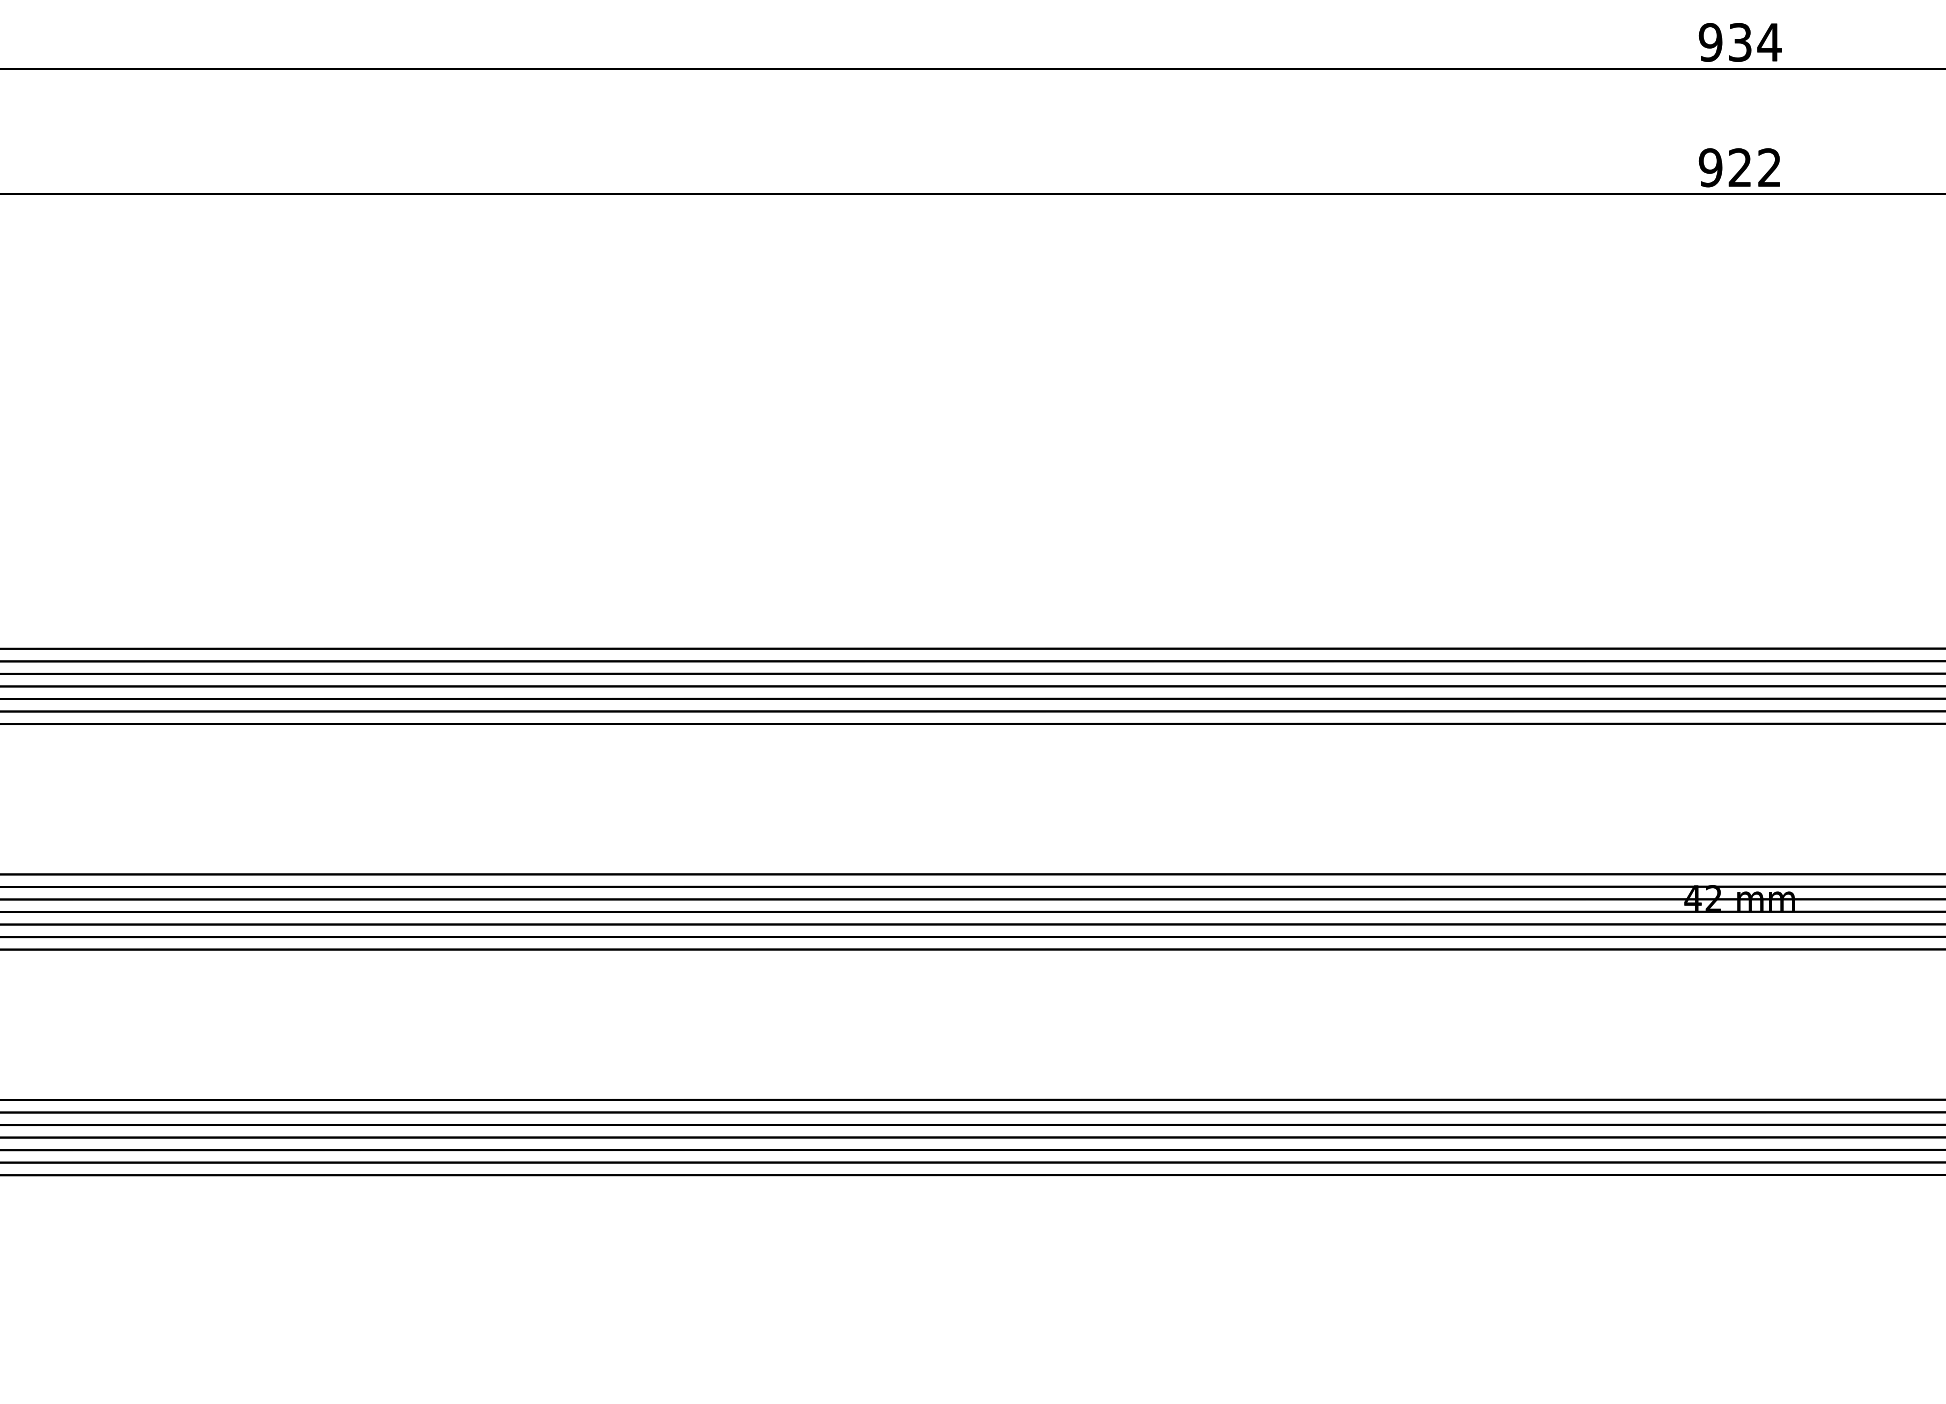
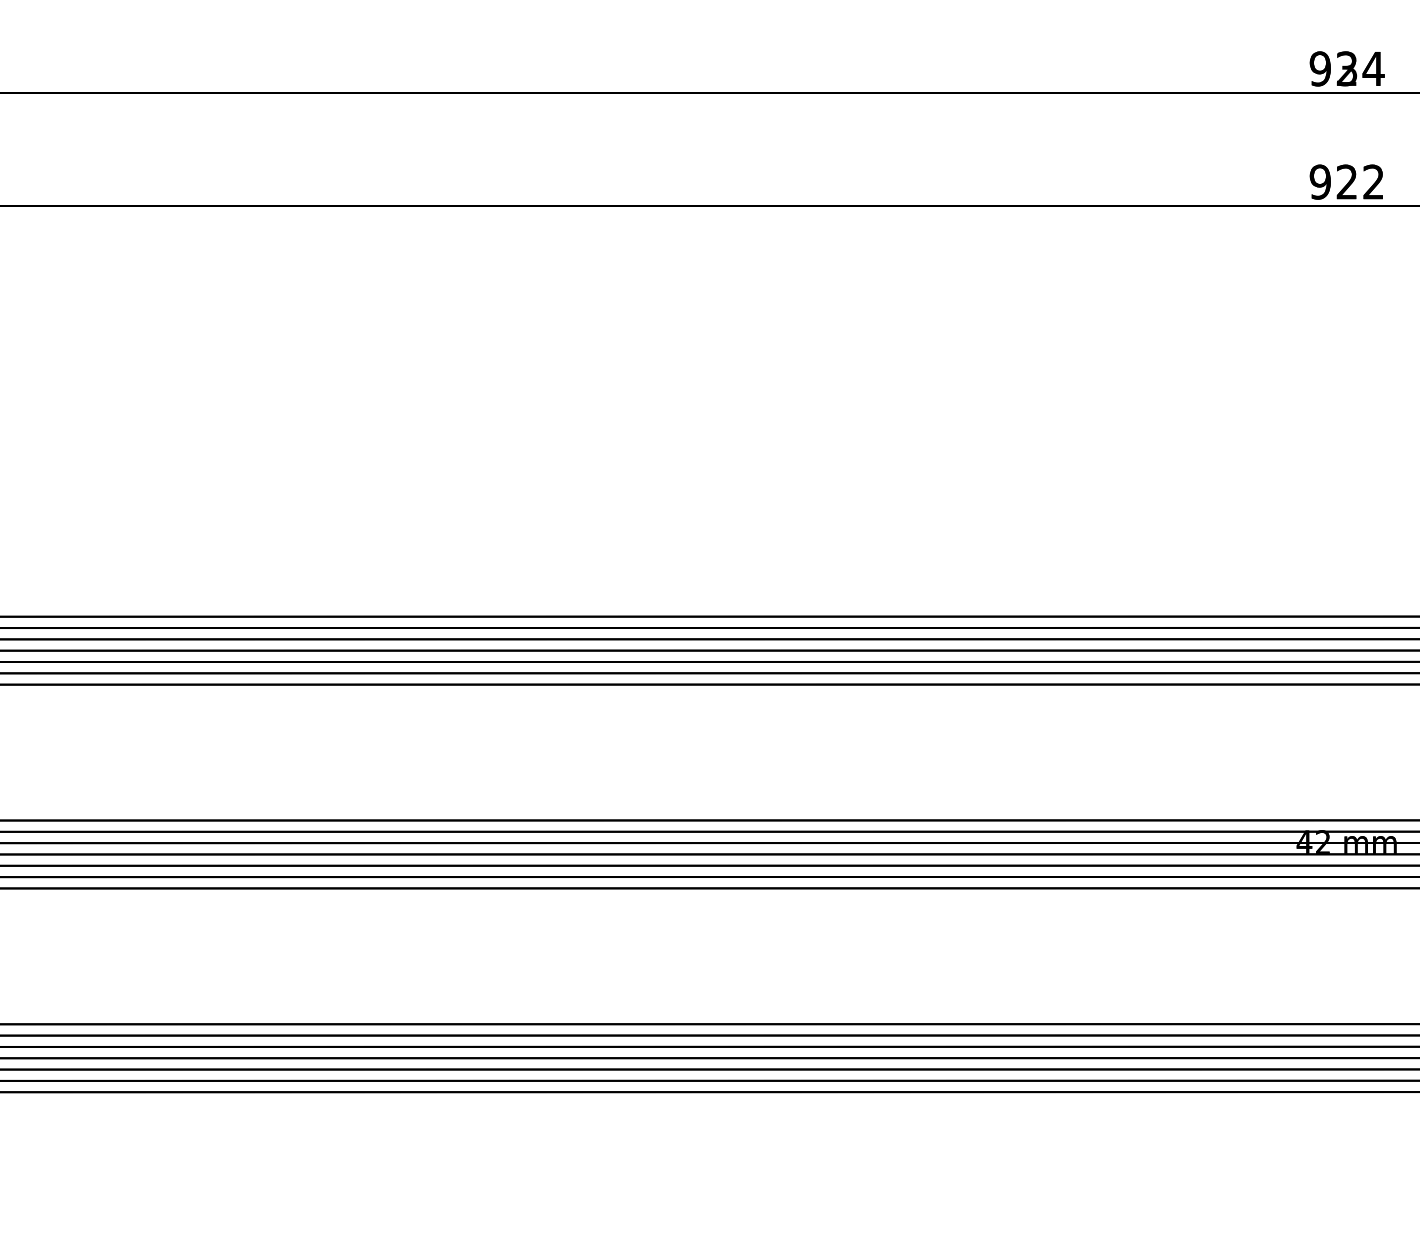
text: (1740, 42) -> (1347, 68), 934 -> 924

